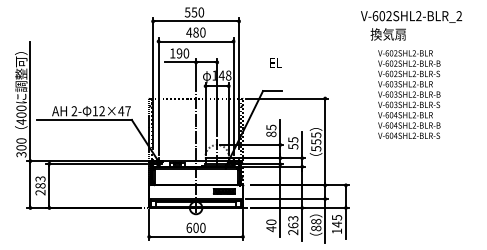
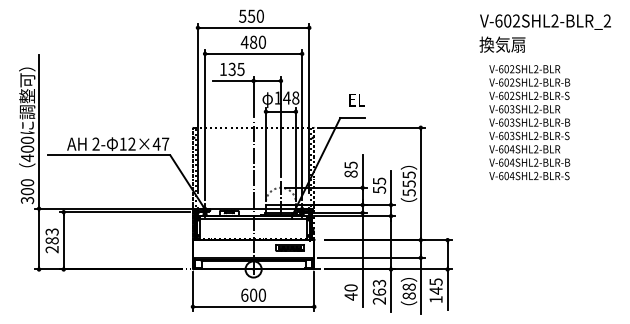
text: (411, 16) -> (545, 21), moved
text: (182, 52) -> (236, 68), 190 -> 135
text: (275, 63) -> (356, 100), moved

